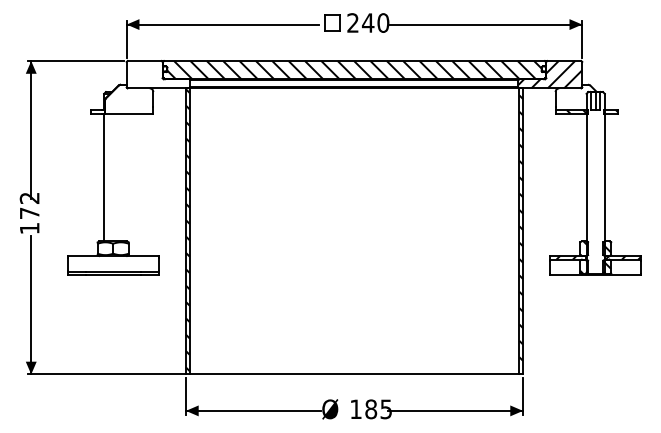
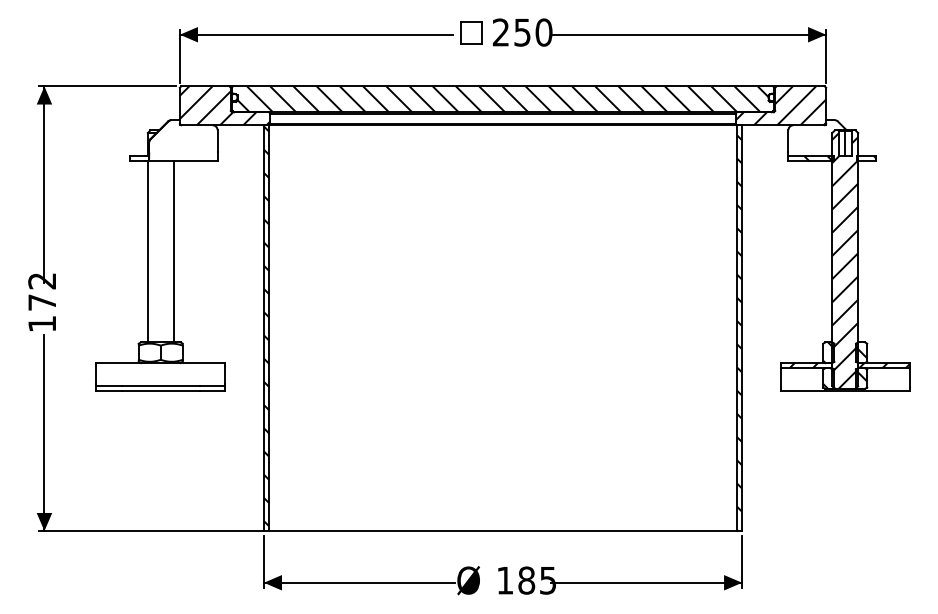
text: (368, 23) -> (522, 32), 240 -> 250
hatch: (158, 74) -> (224, 105), added
line: (122, 177) -> (173, 251), added
hatch: (595, 183) -> (845, 260), added

